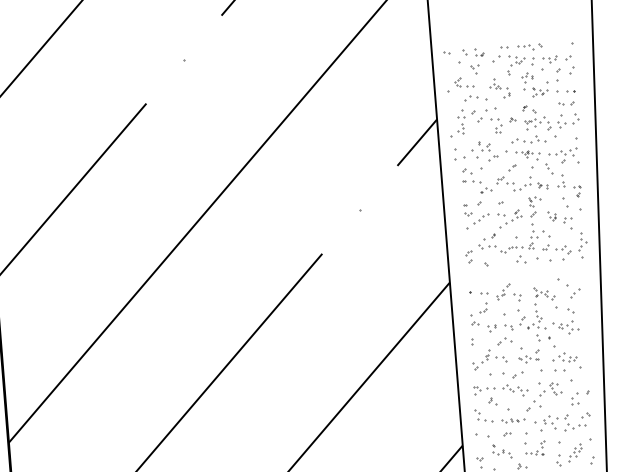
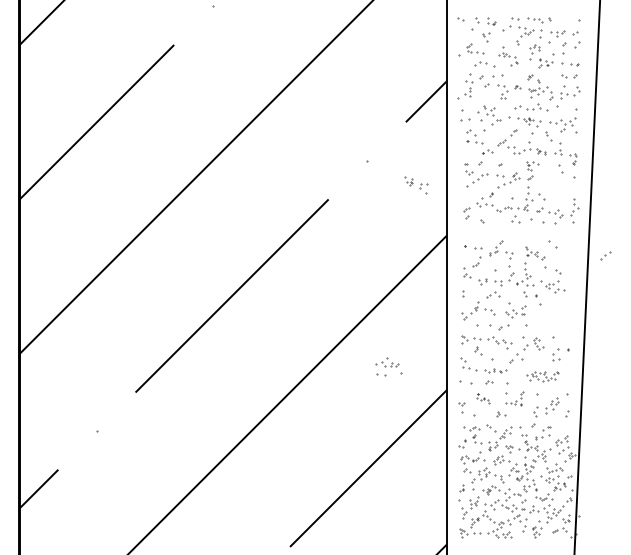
part: (560, 220) -> (416, 185), moved
part: (574, 293) -> (605, 255), moved
part: (566, 361) -> (388, 366), moved
part: (562, 422) -> (542, 376), size x0.6
part: (501, 451) -> (482, 398), size x0.7

